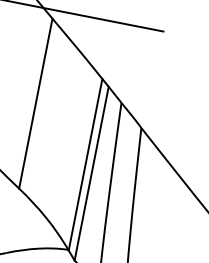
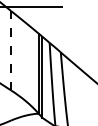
line: (36, 103) -> (11, 50), solid -> dashed

